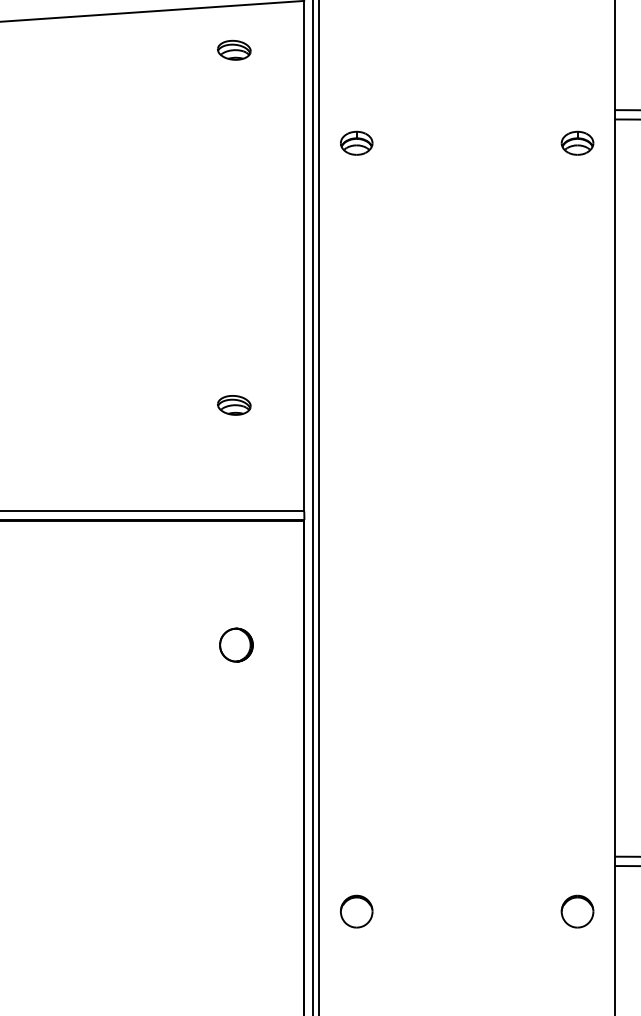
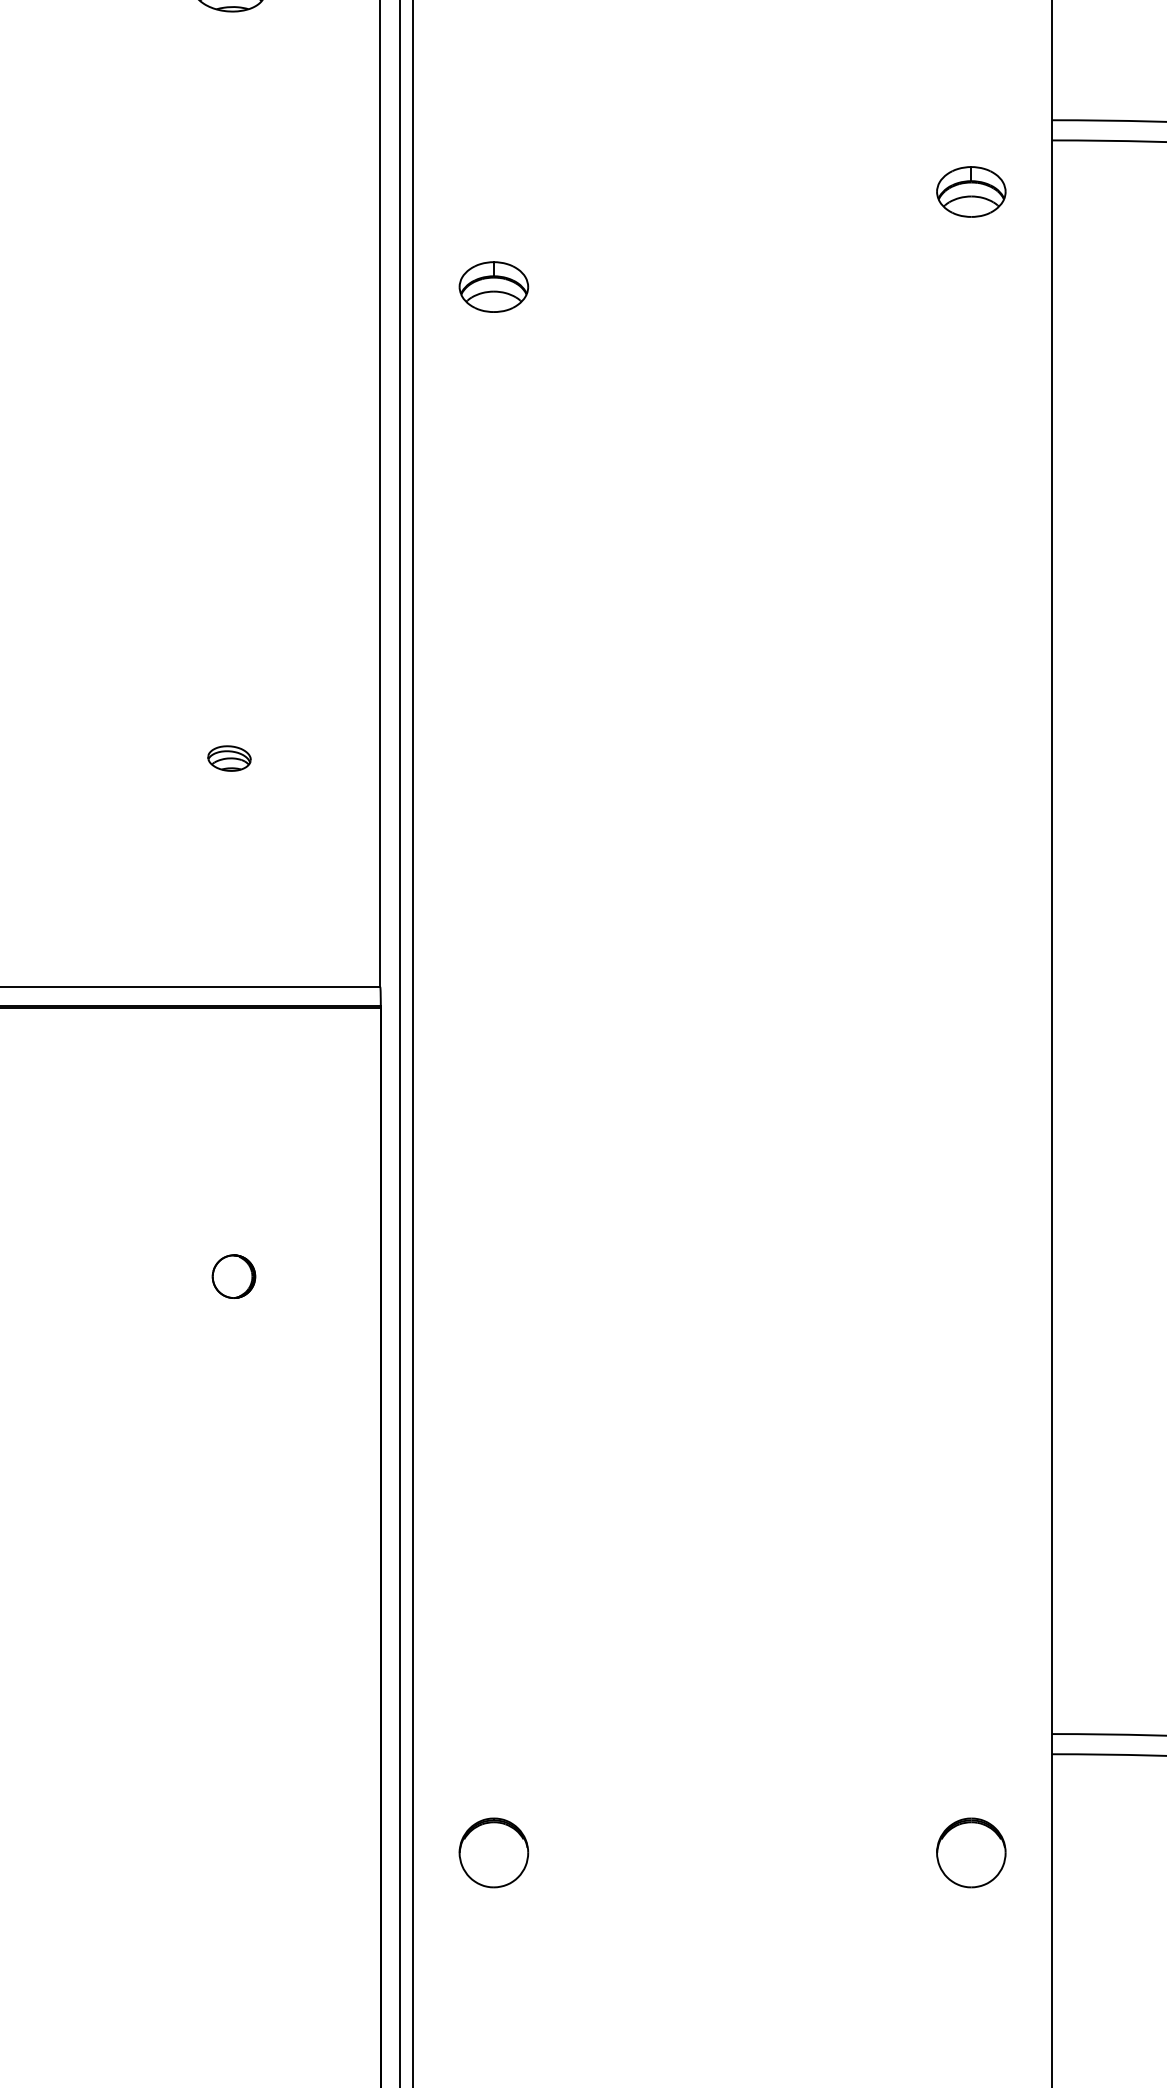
part: (356, 142) -> (493, 285), moved
part: (234, 405) -> (229, 758), size x0.6
part: (236, 644) -> (234, 1275), size x0.6

